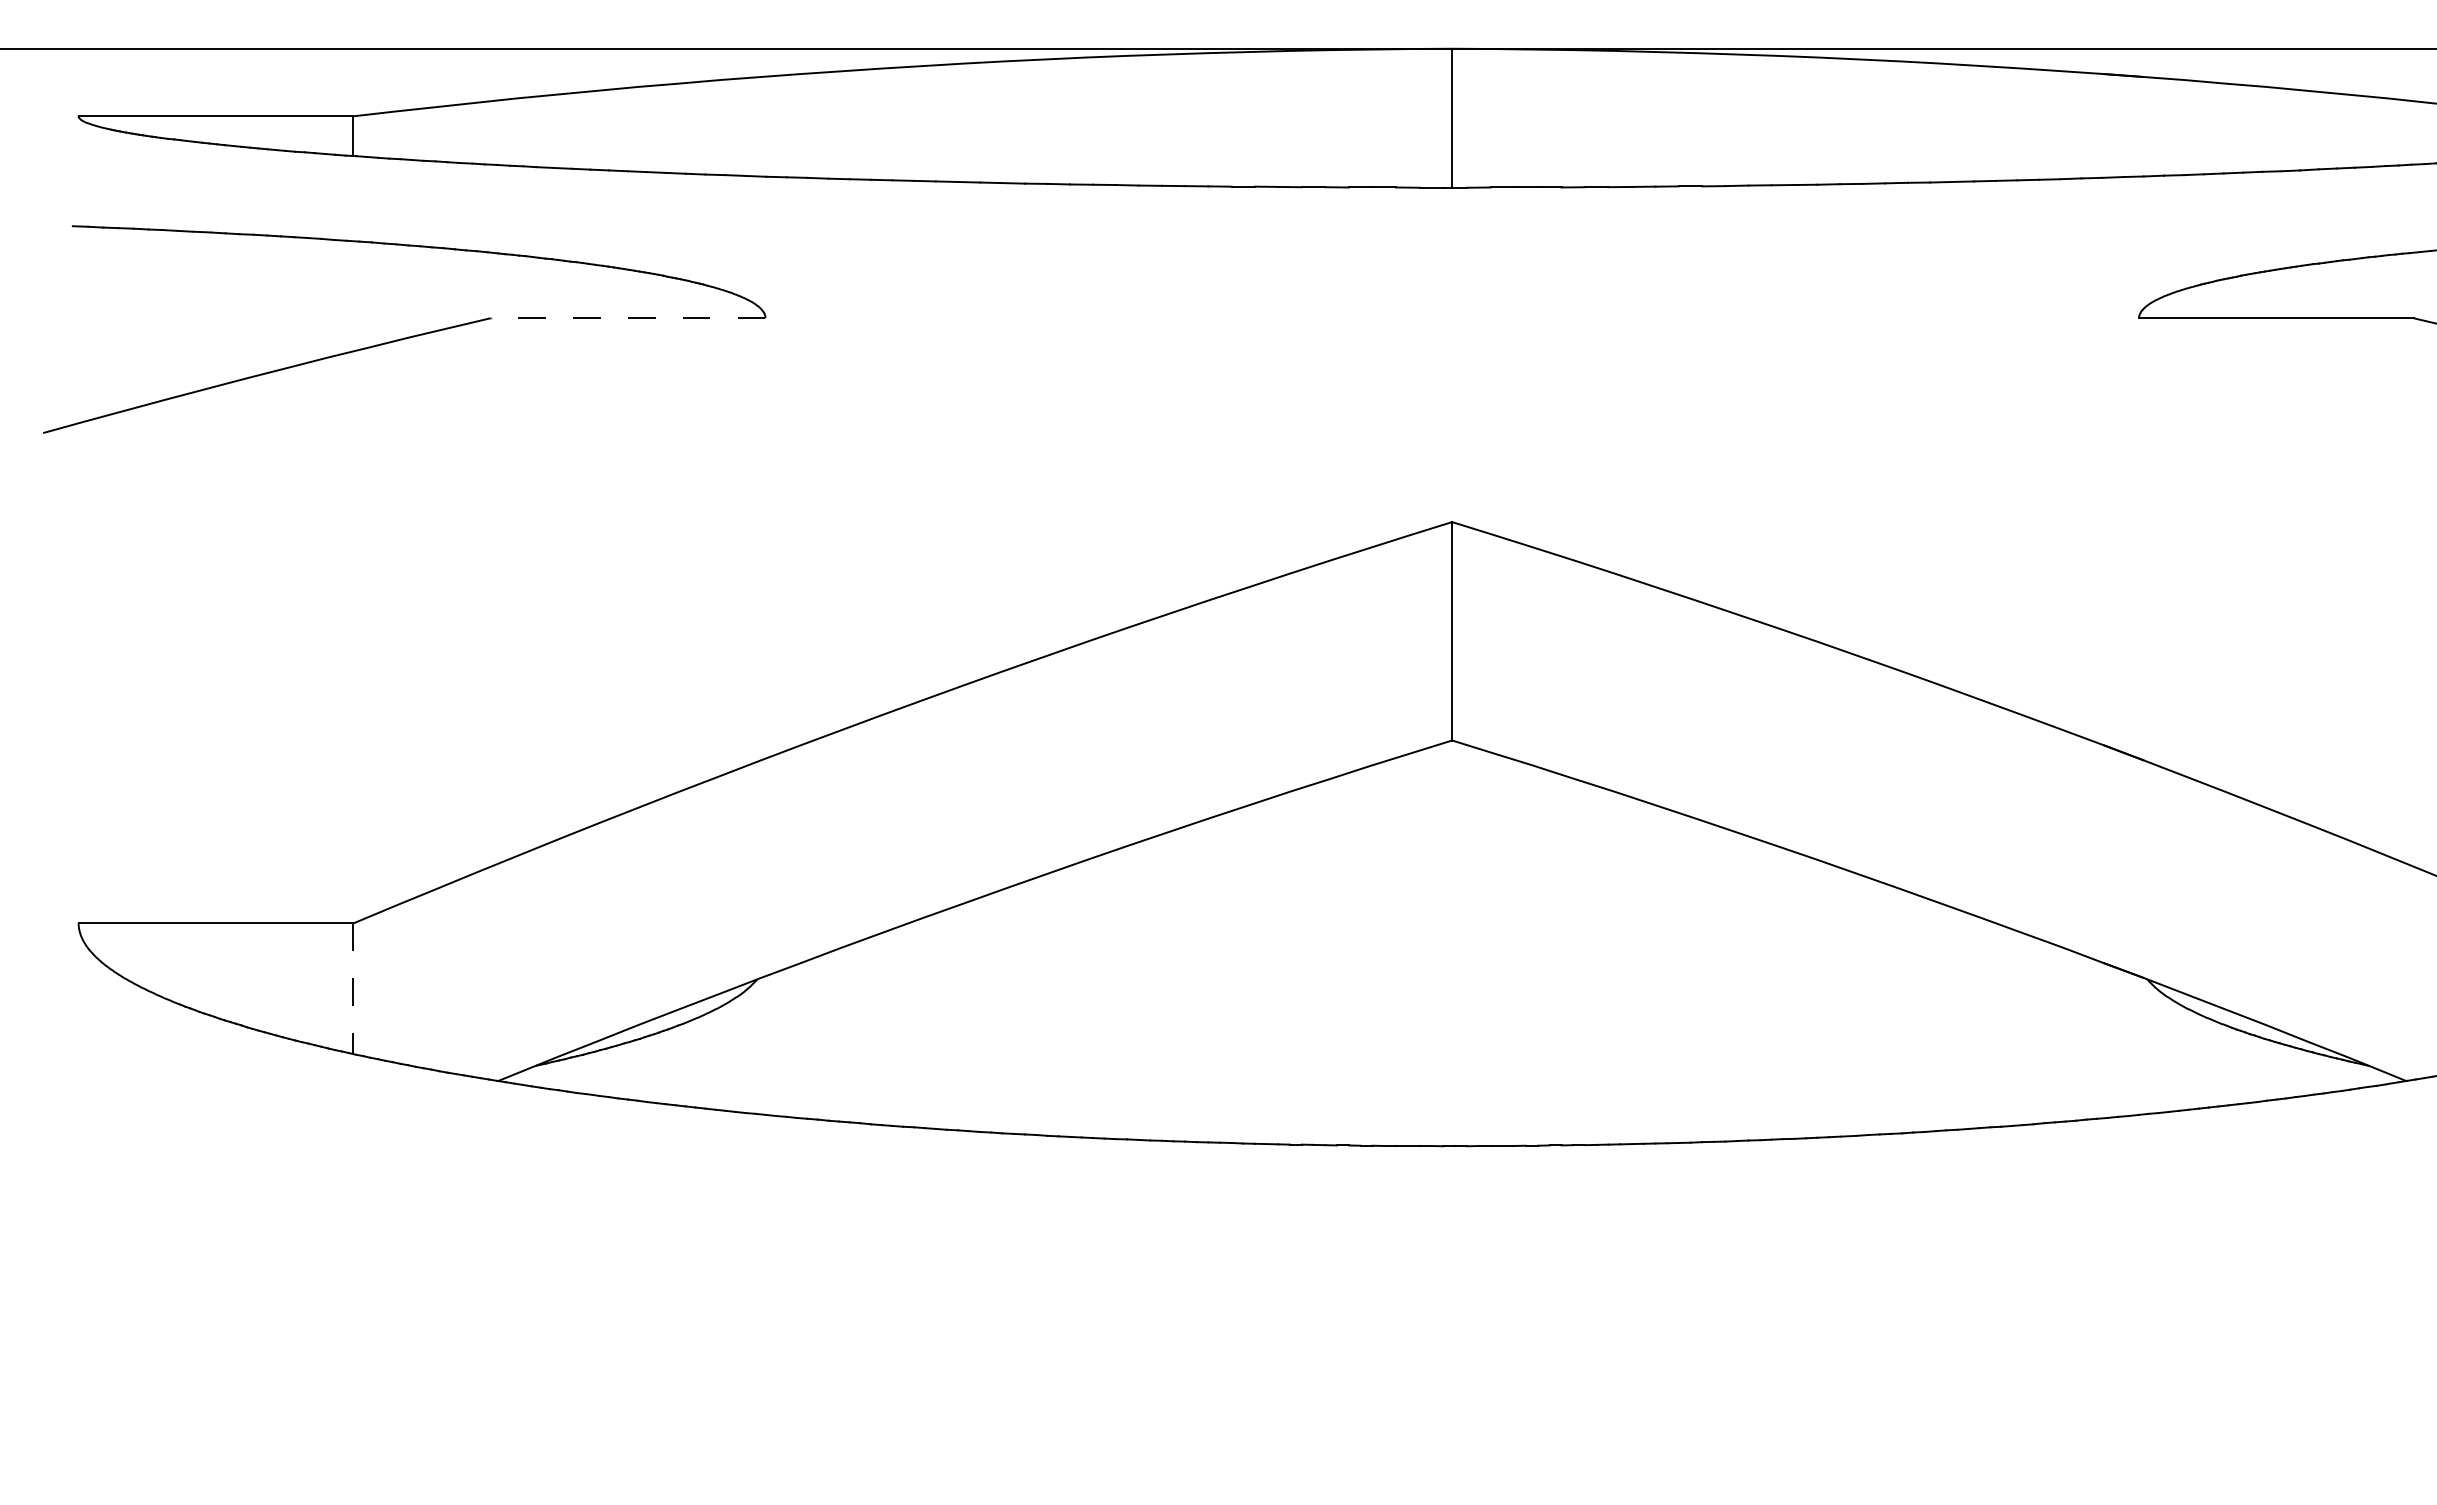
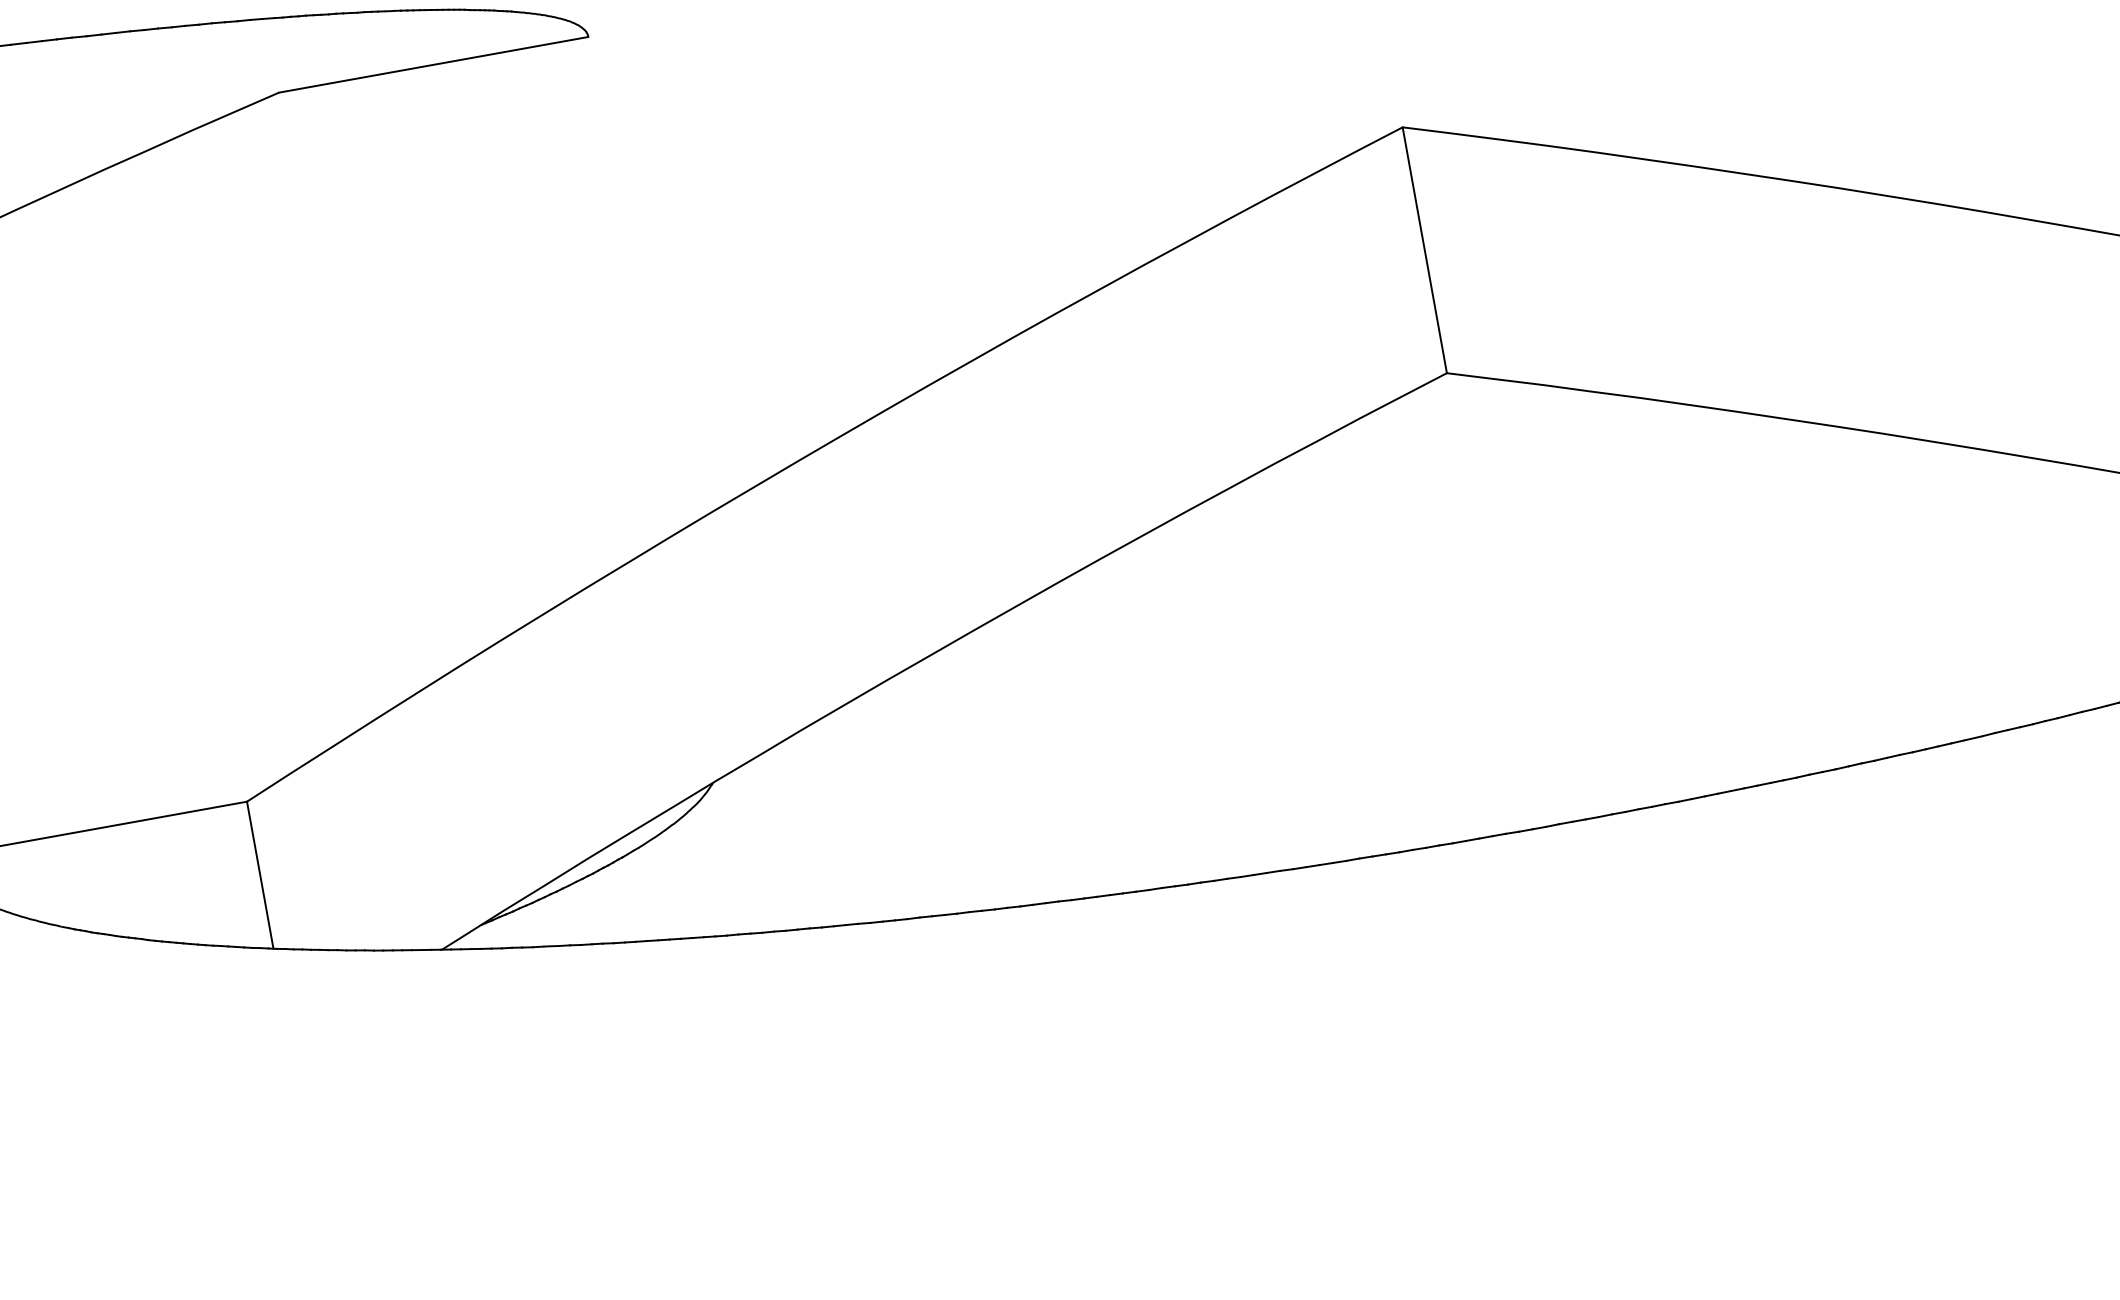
line: (627, 318) -> (433, 65), dashed -> solid
line: (353, 989) -> (260, 875), dashed -> solid

